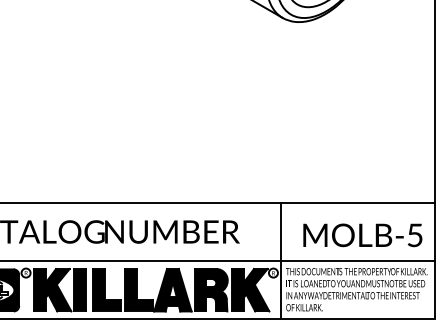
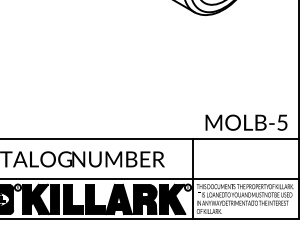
text: (362, 235) -> (246, 122), moved

